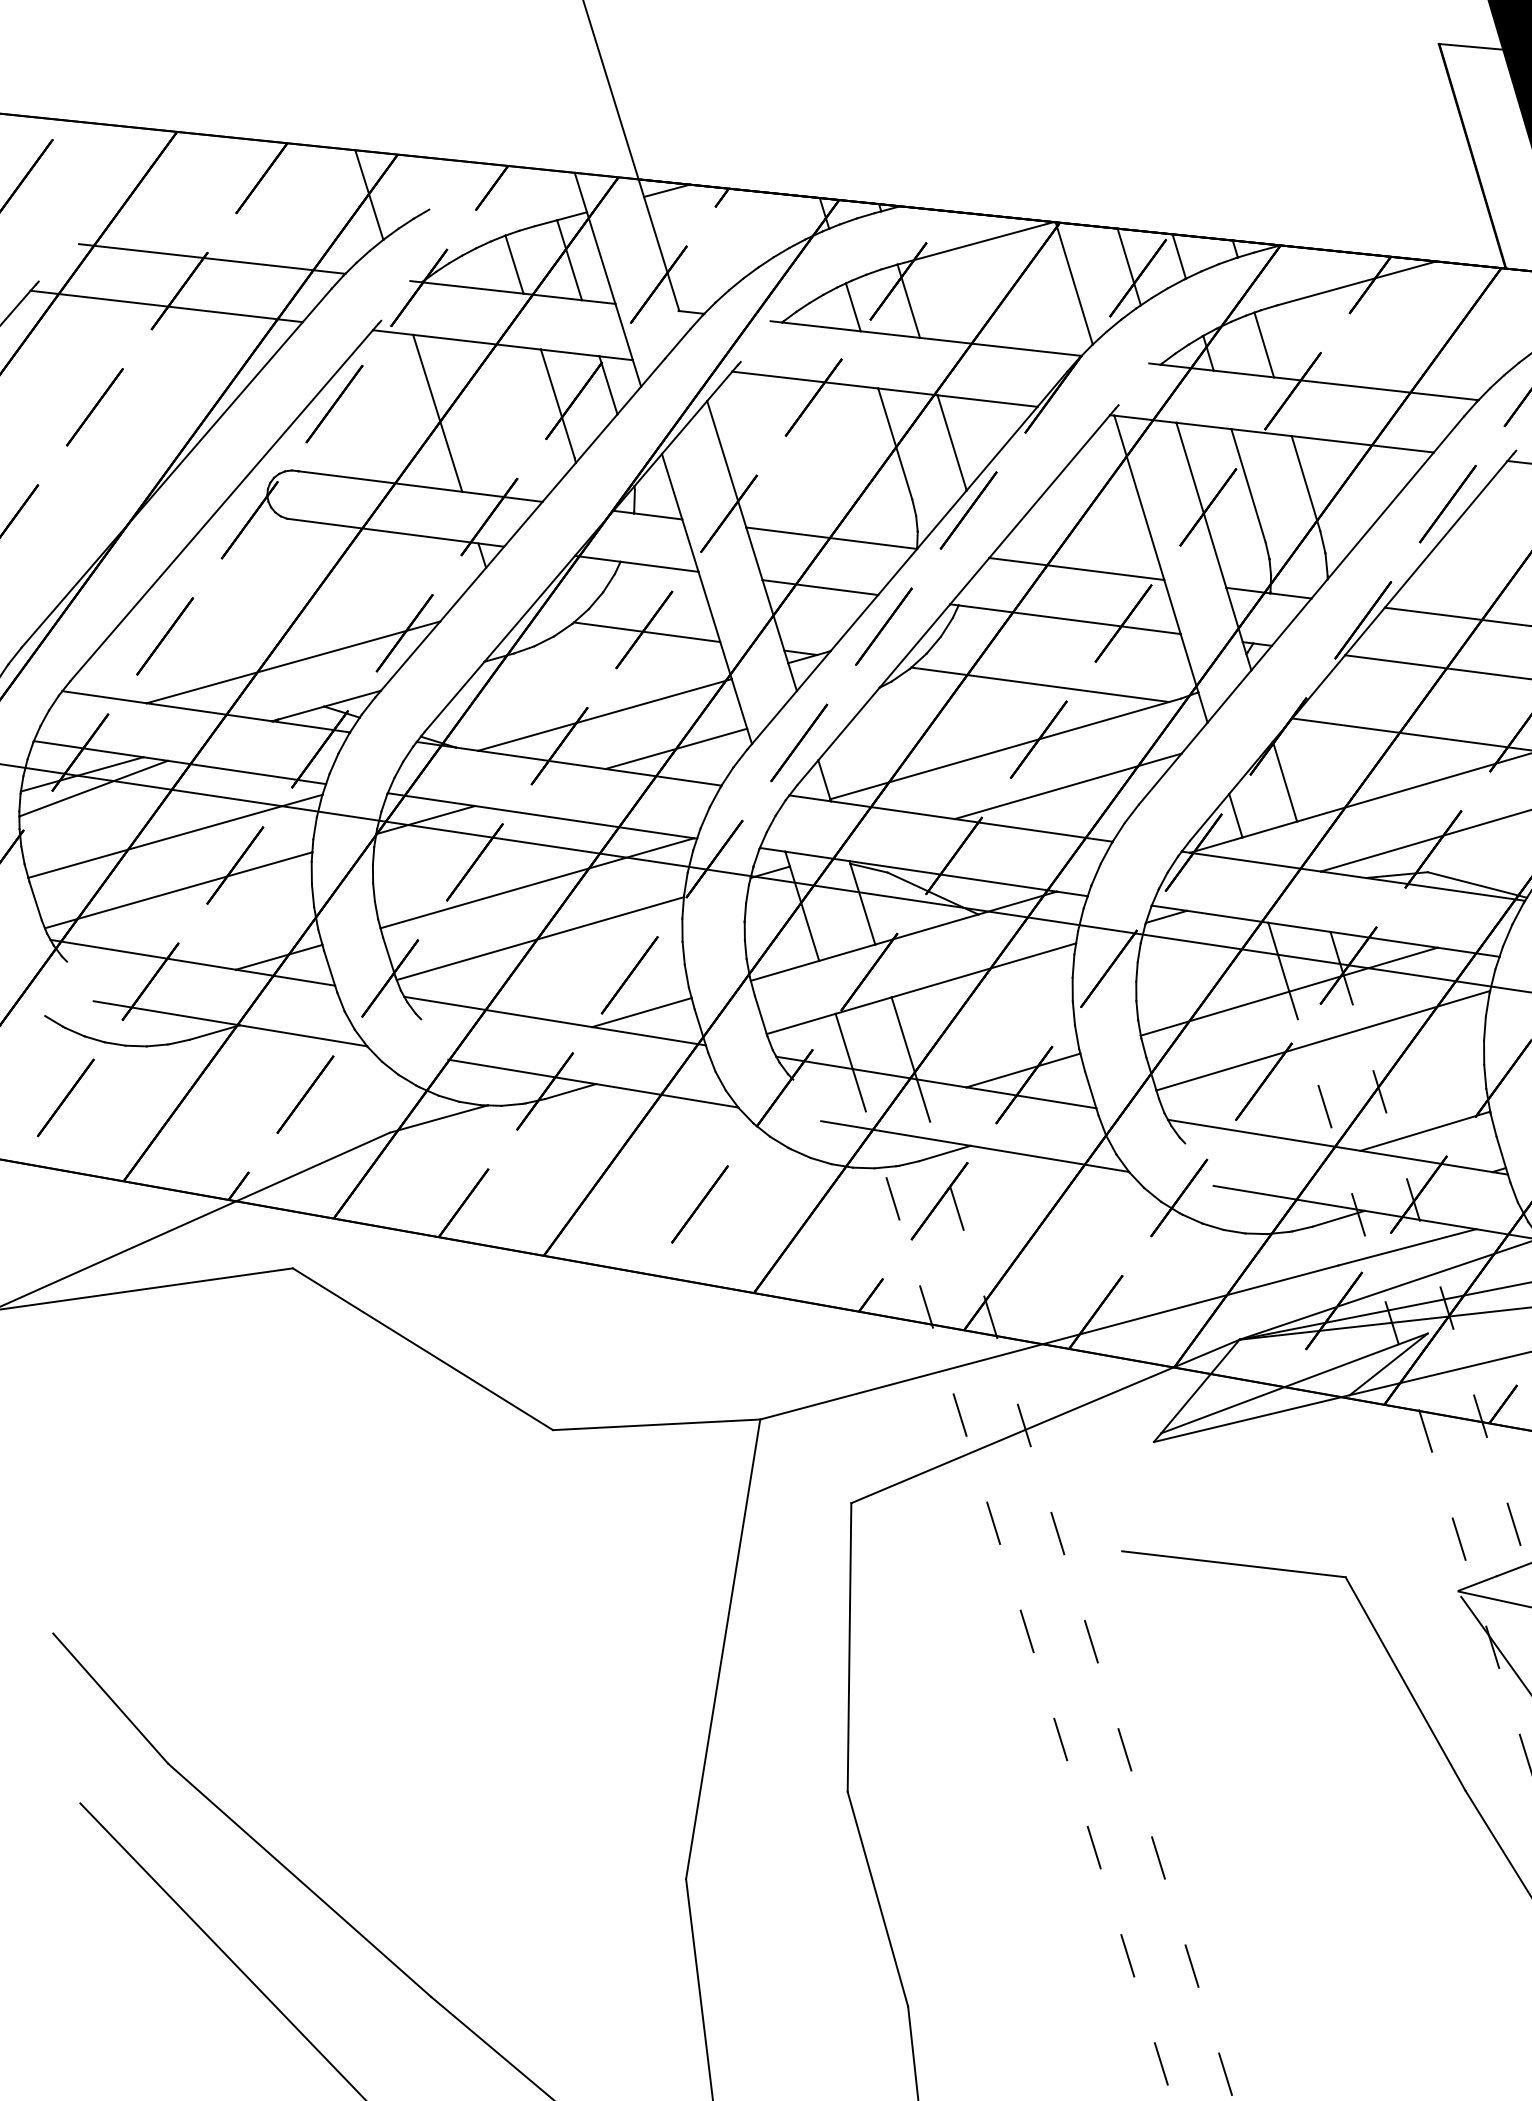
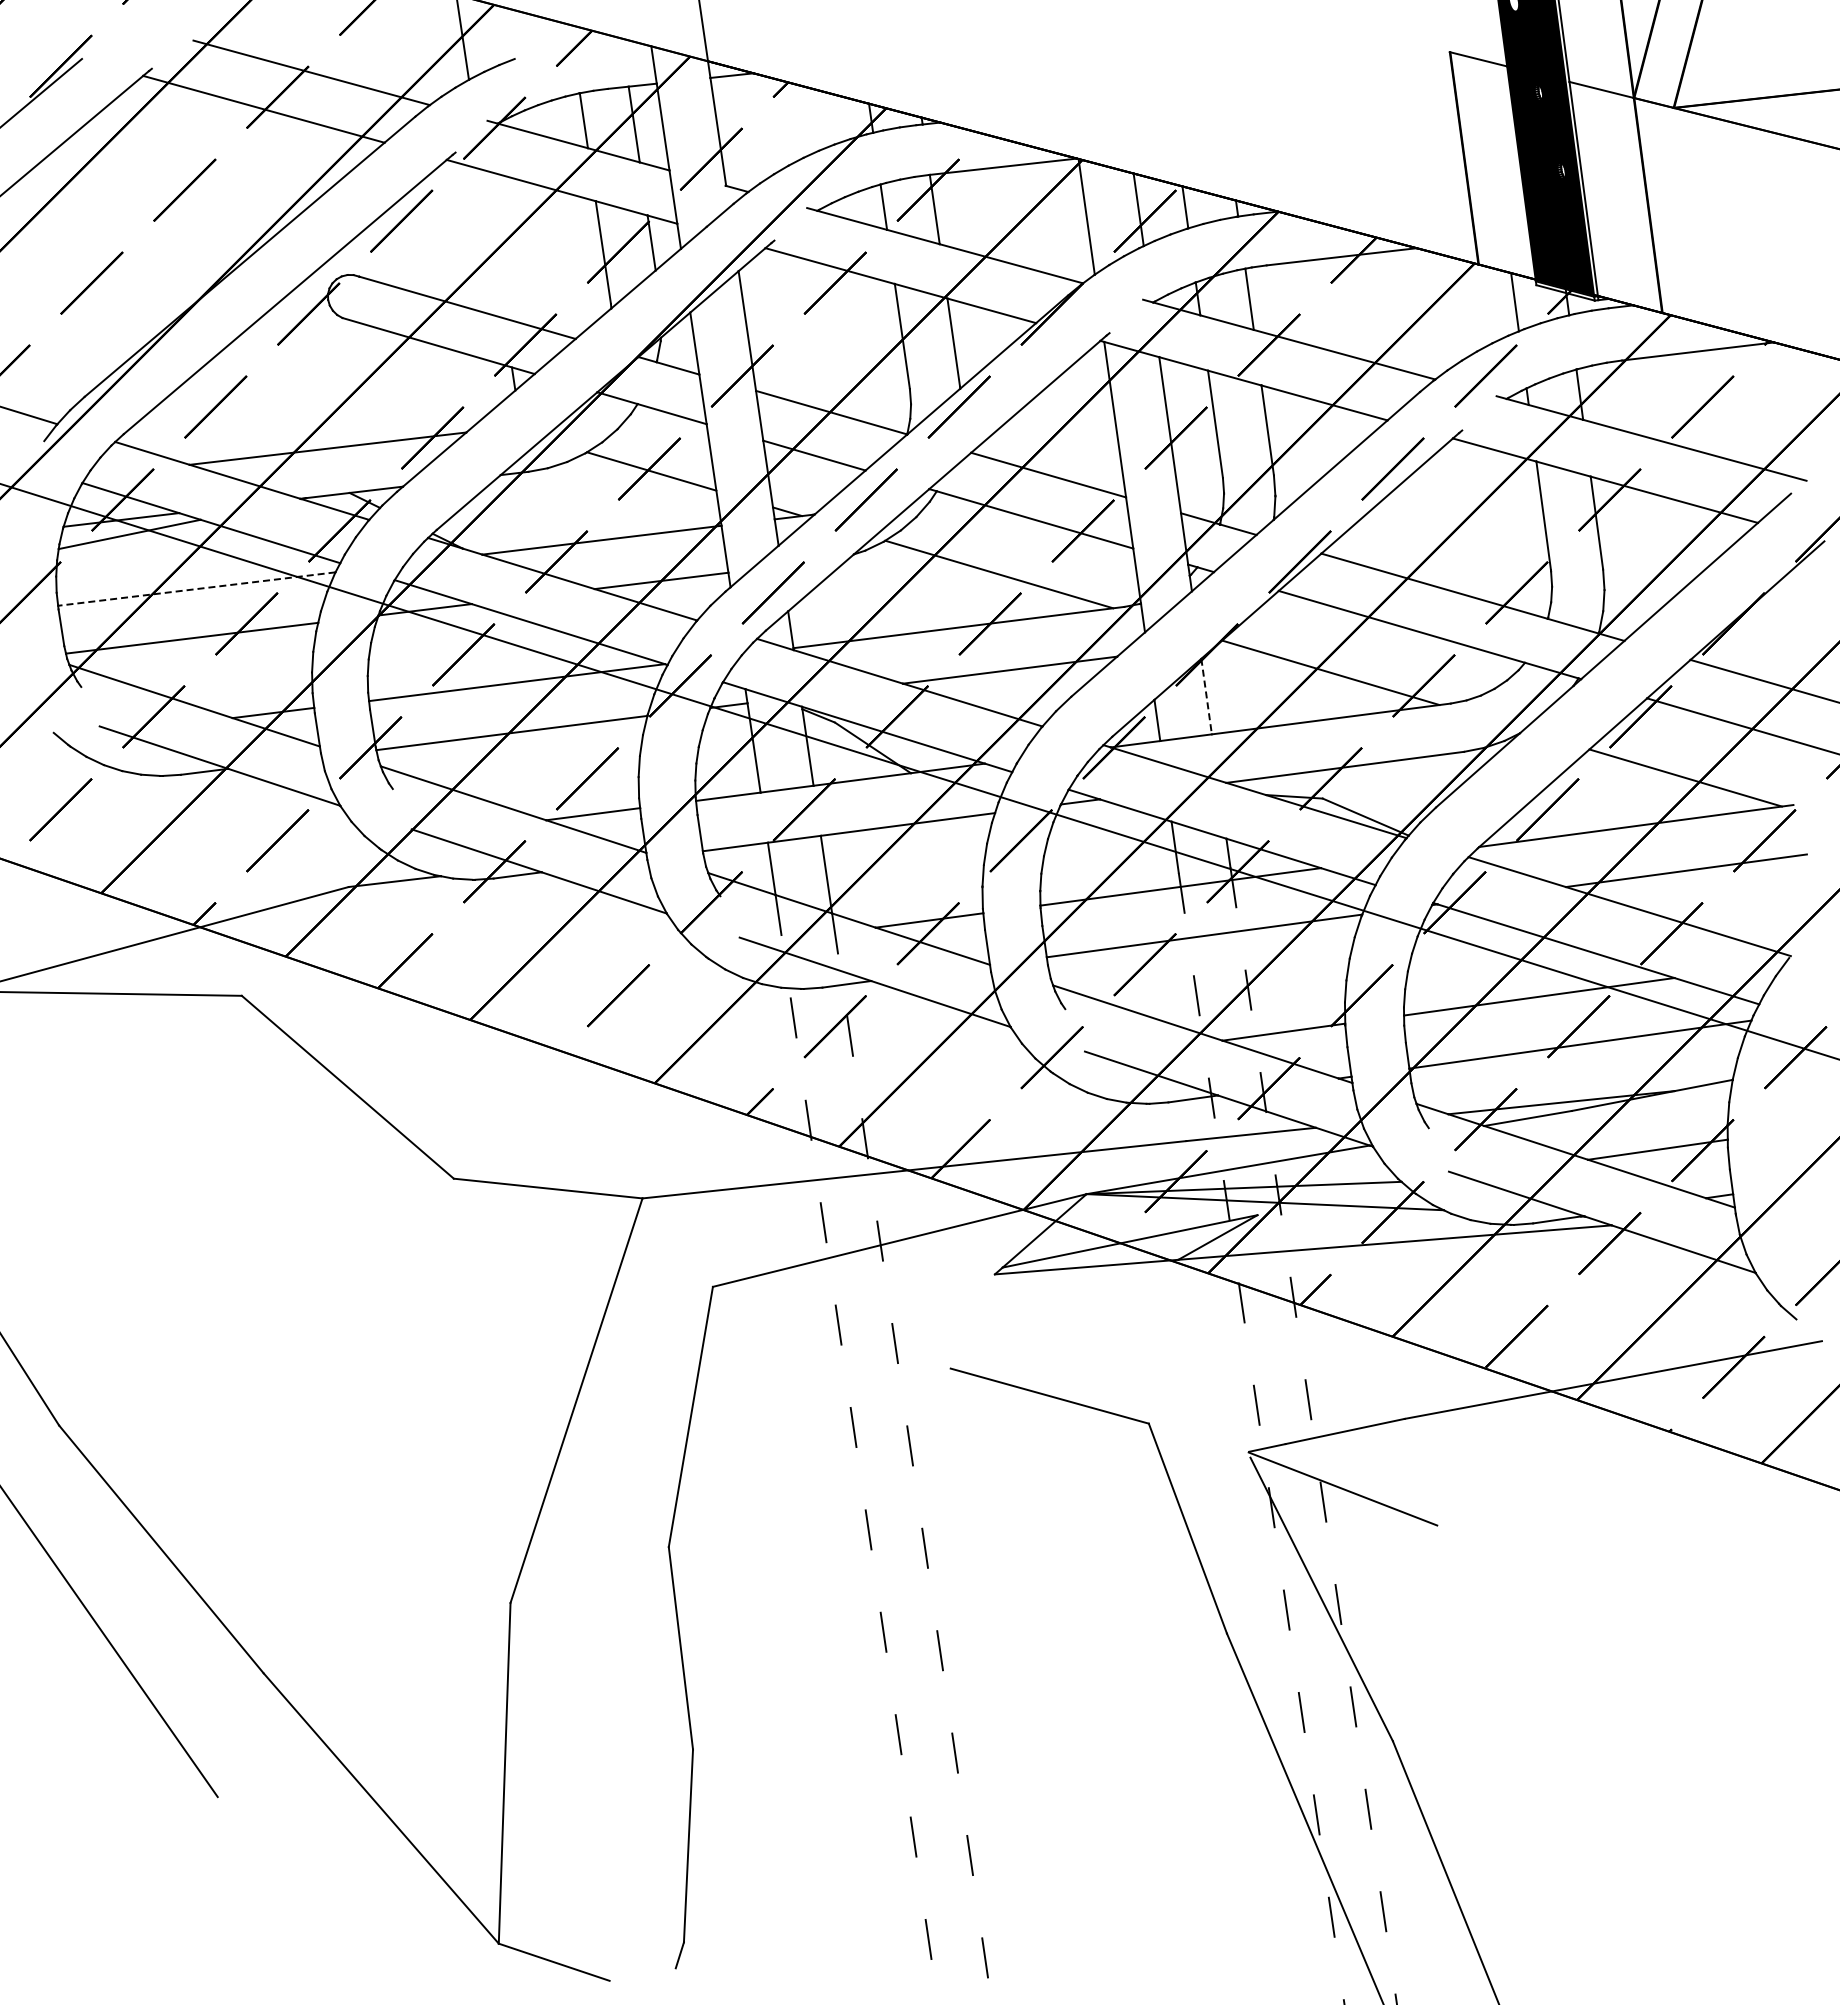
line: (437, 412) -> (493, 243), removed
line: (1285, 782) -> (1206, 697), solid -> dashed
line: (175, 836) -> (196, 589), solid -> dashed

